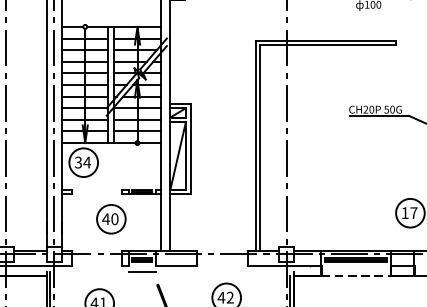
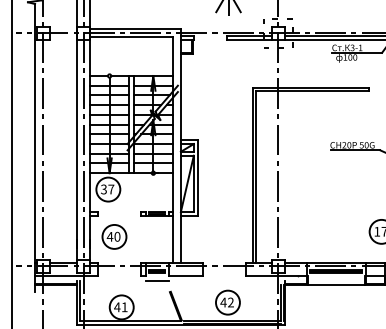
text: (87, 162) -> (111, 189), 34 -> 37
part: (111, 218) -> (114, 236), moved
line: (356, 276) -> (336, 284), dashed -> solid

